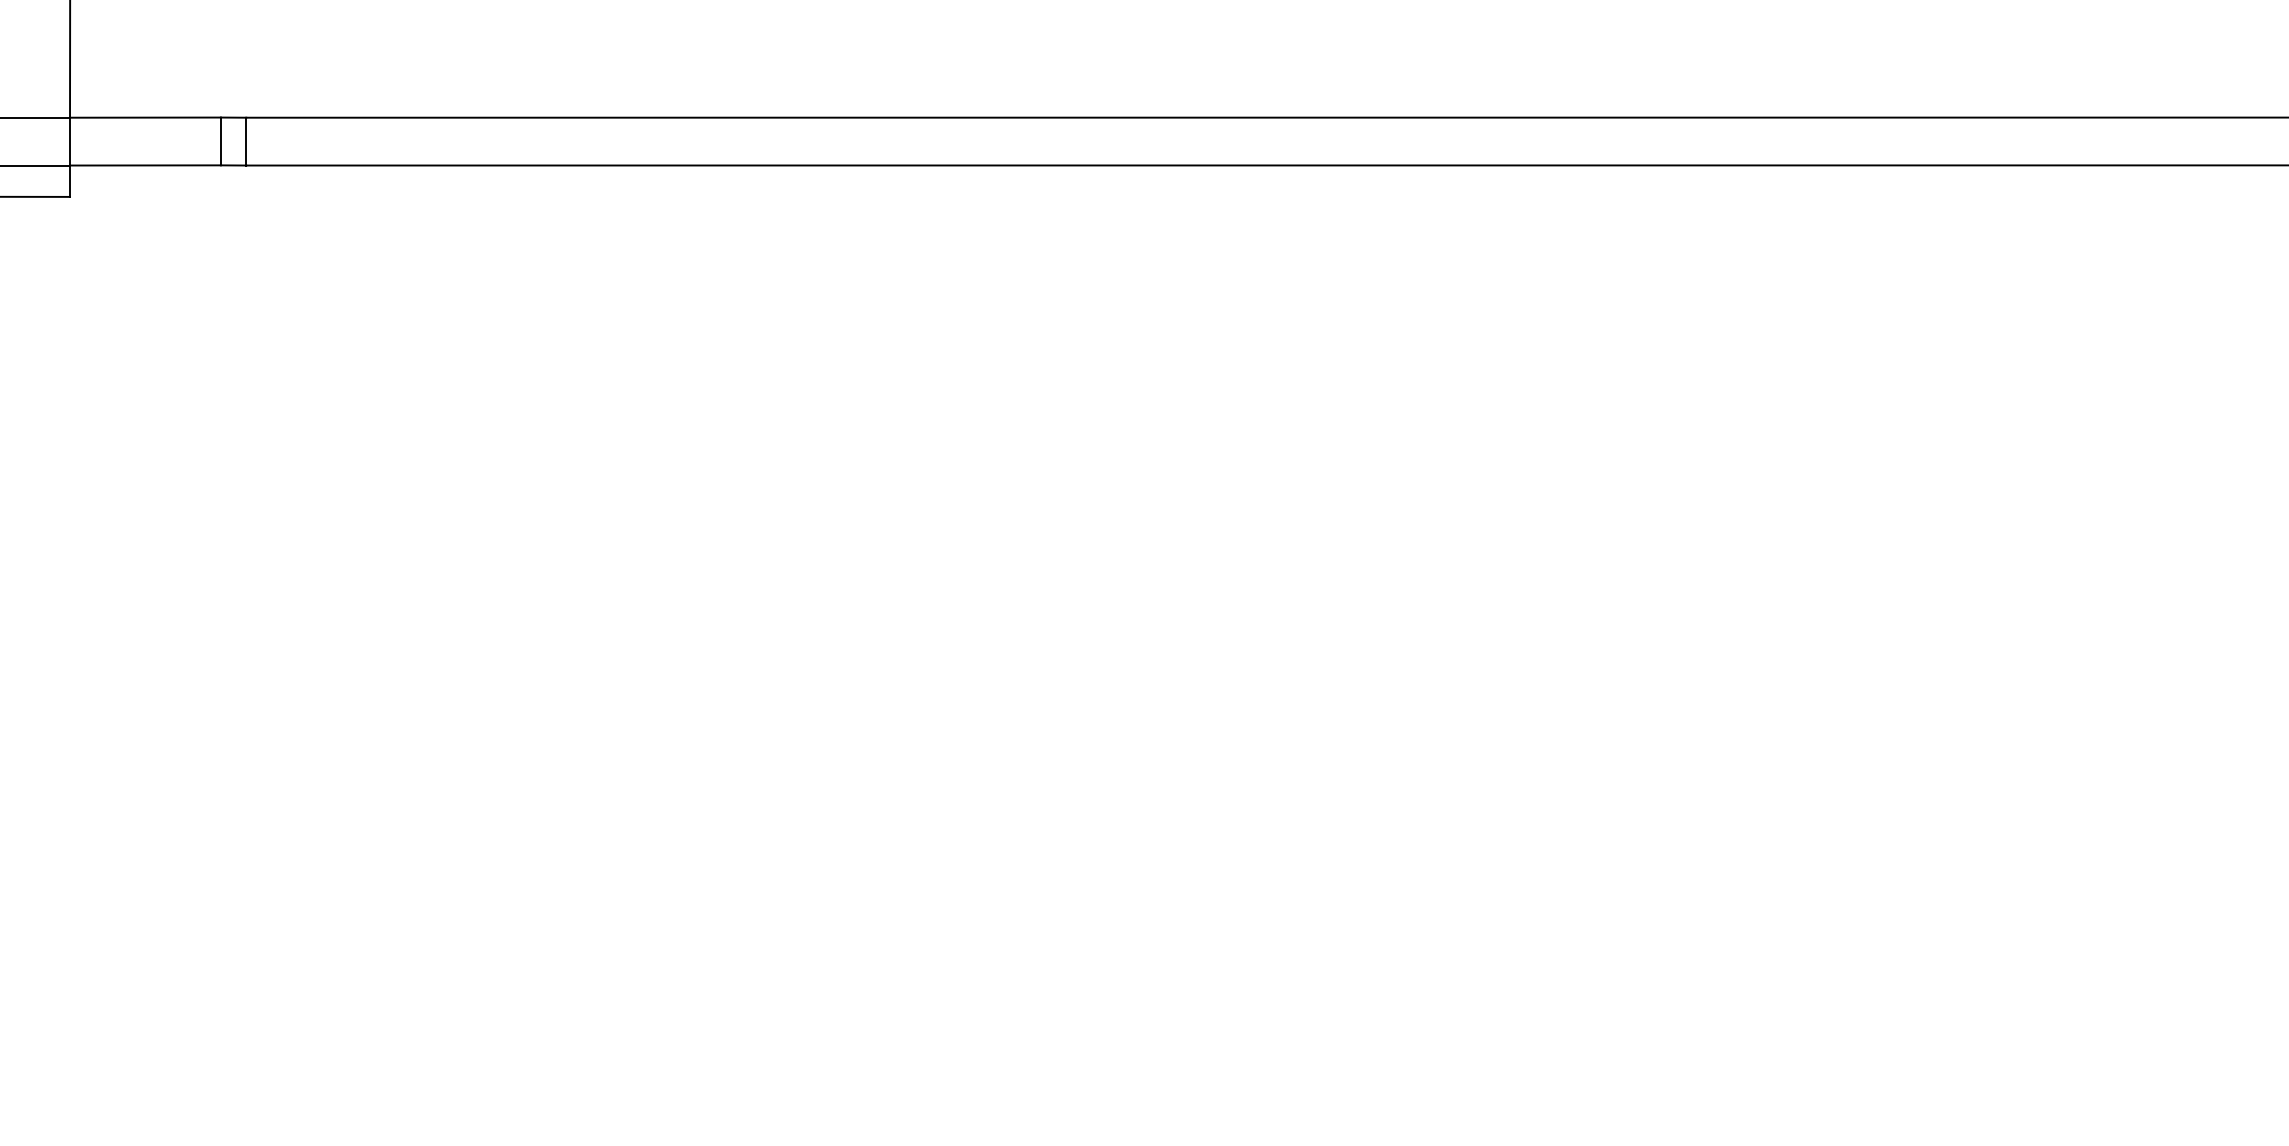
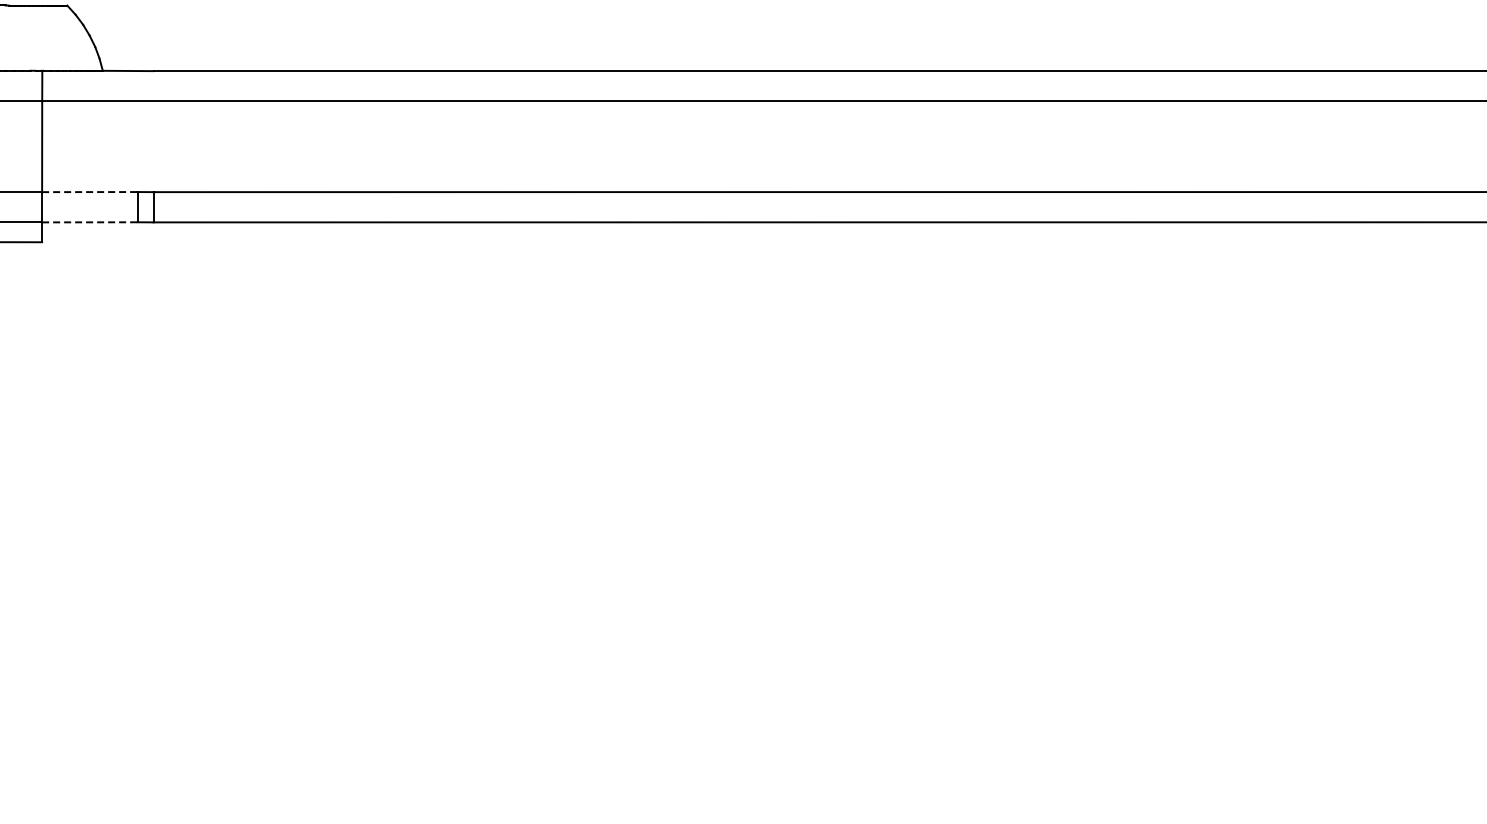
line: (144, 118) -> (89, 192), solid -> dashed
line: (144, 165) -> (89, 222), solid -> dashed

